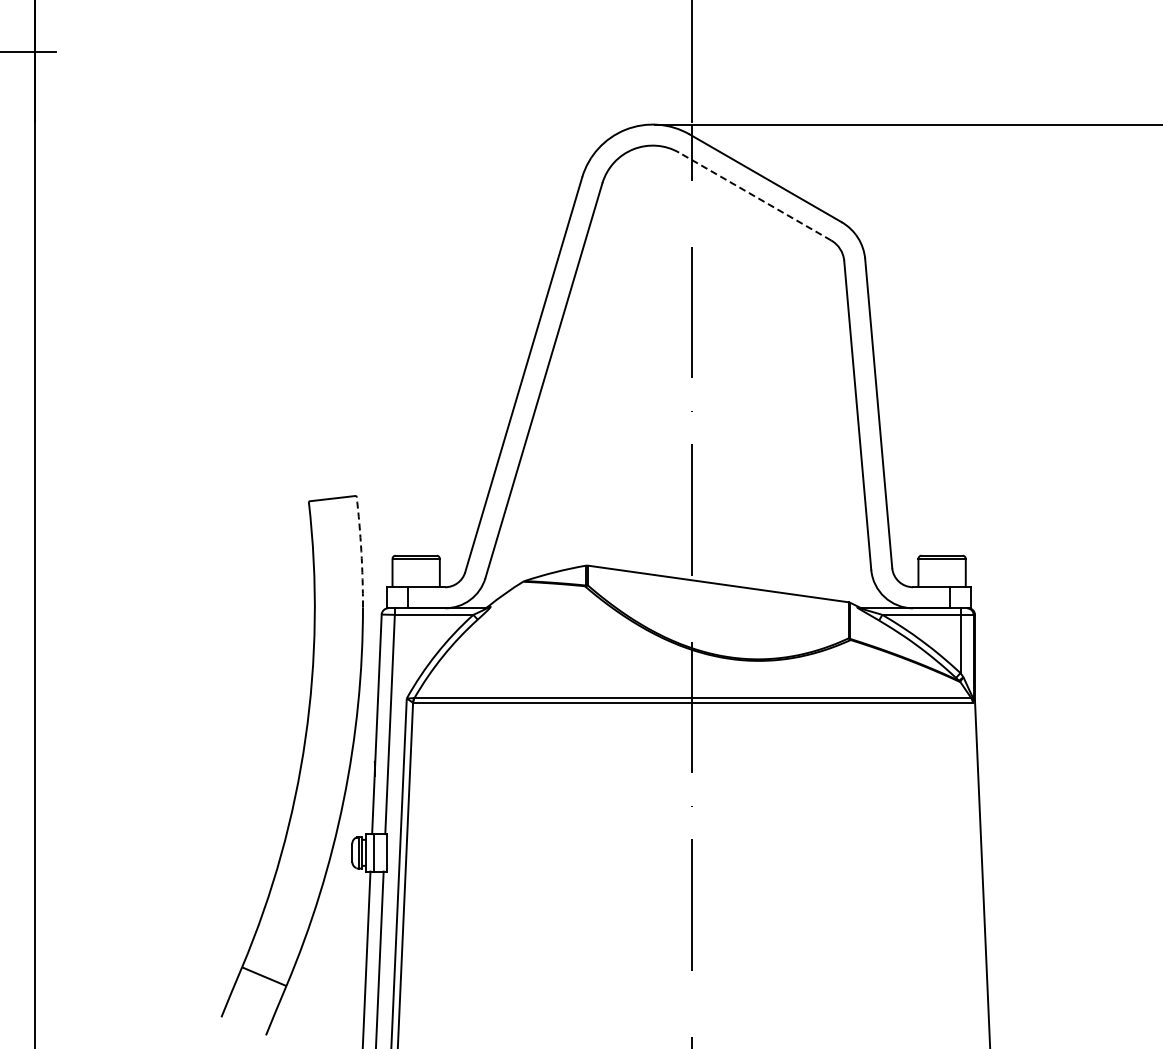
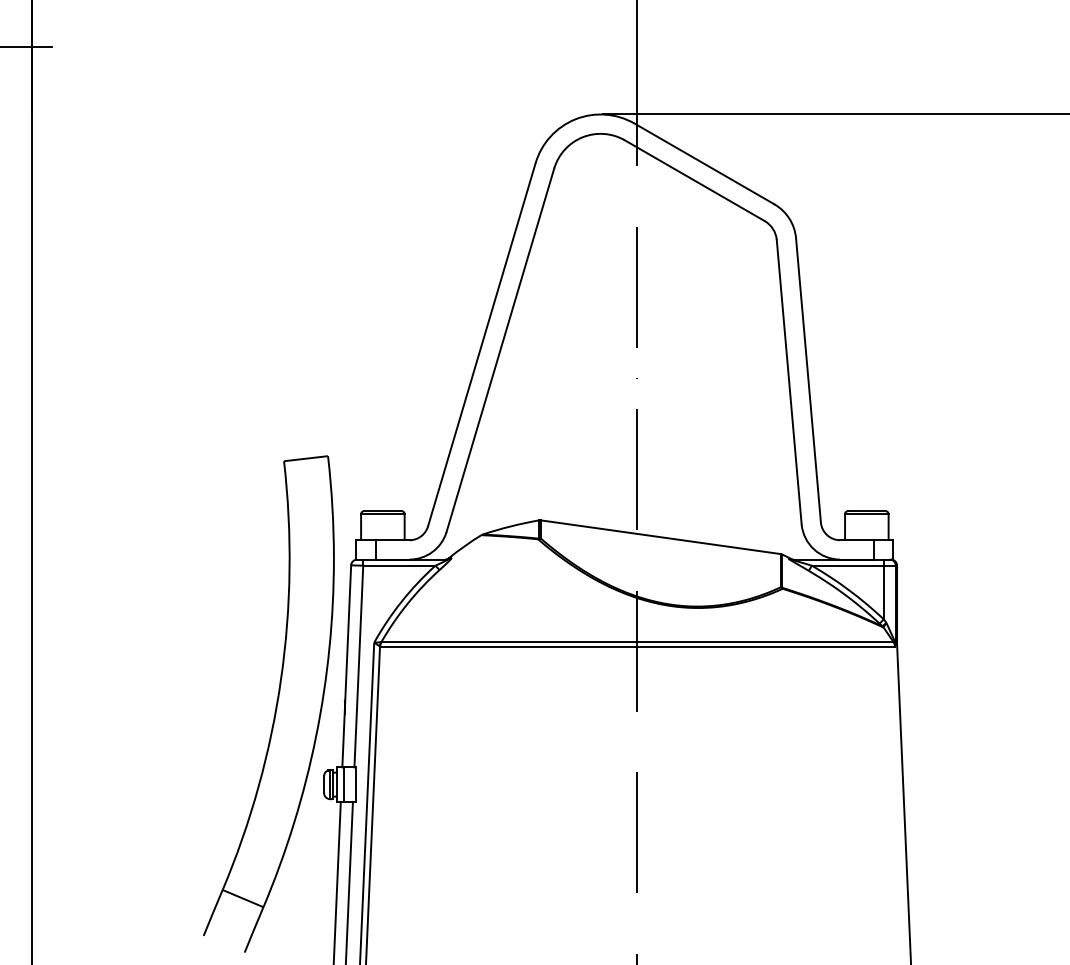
line: (755, 196) -> (695, 180), dashed -> solid
arc: (361, 551) -> (332, 507), dashed -> solid

